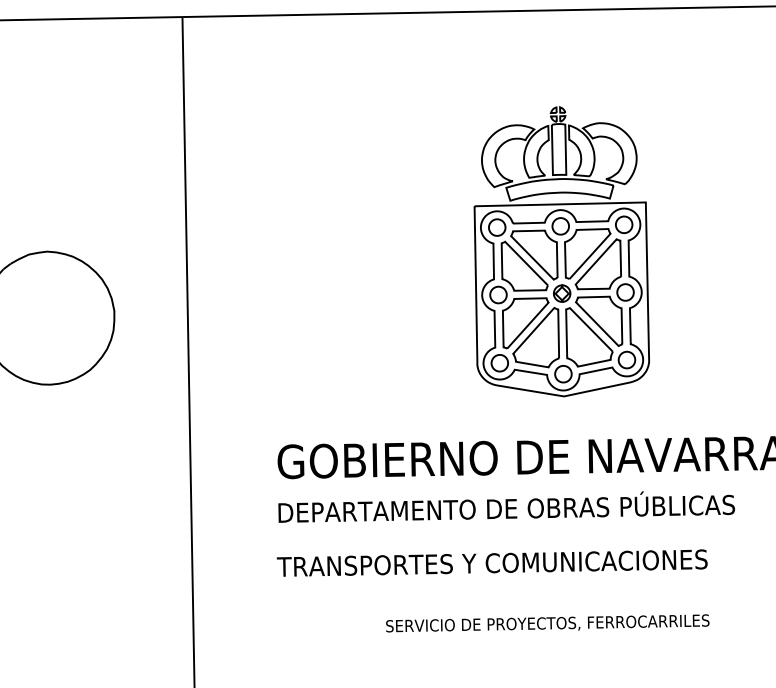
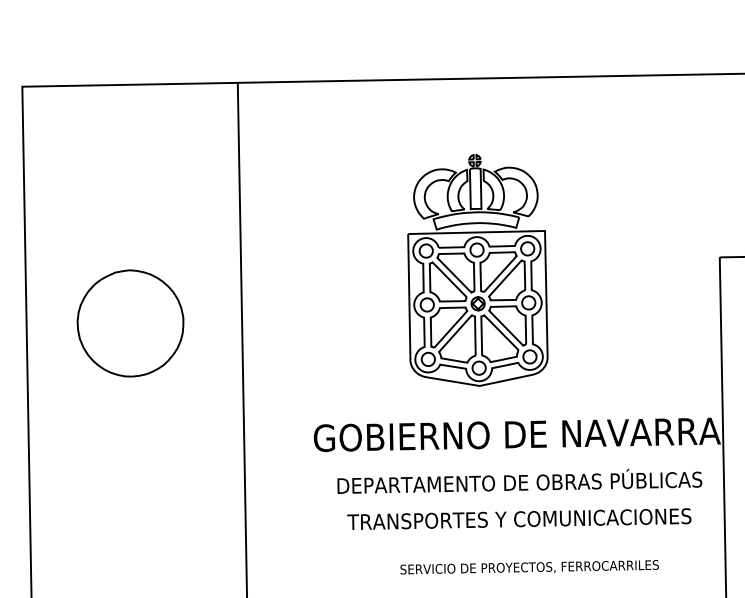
part: (561, 250) -> (477, 269), moved
text: (506, 505) -> (519, 480), moved
text: (492, 562) -> (519, 518), moved

